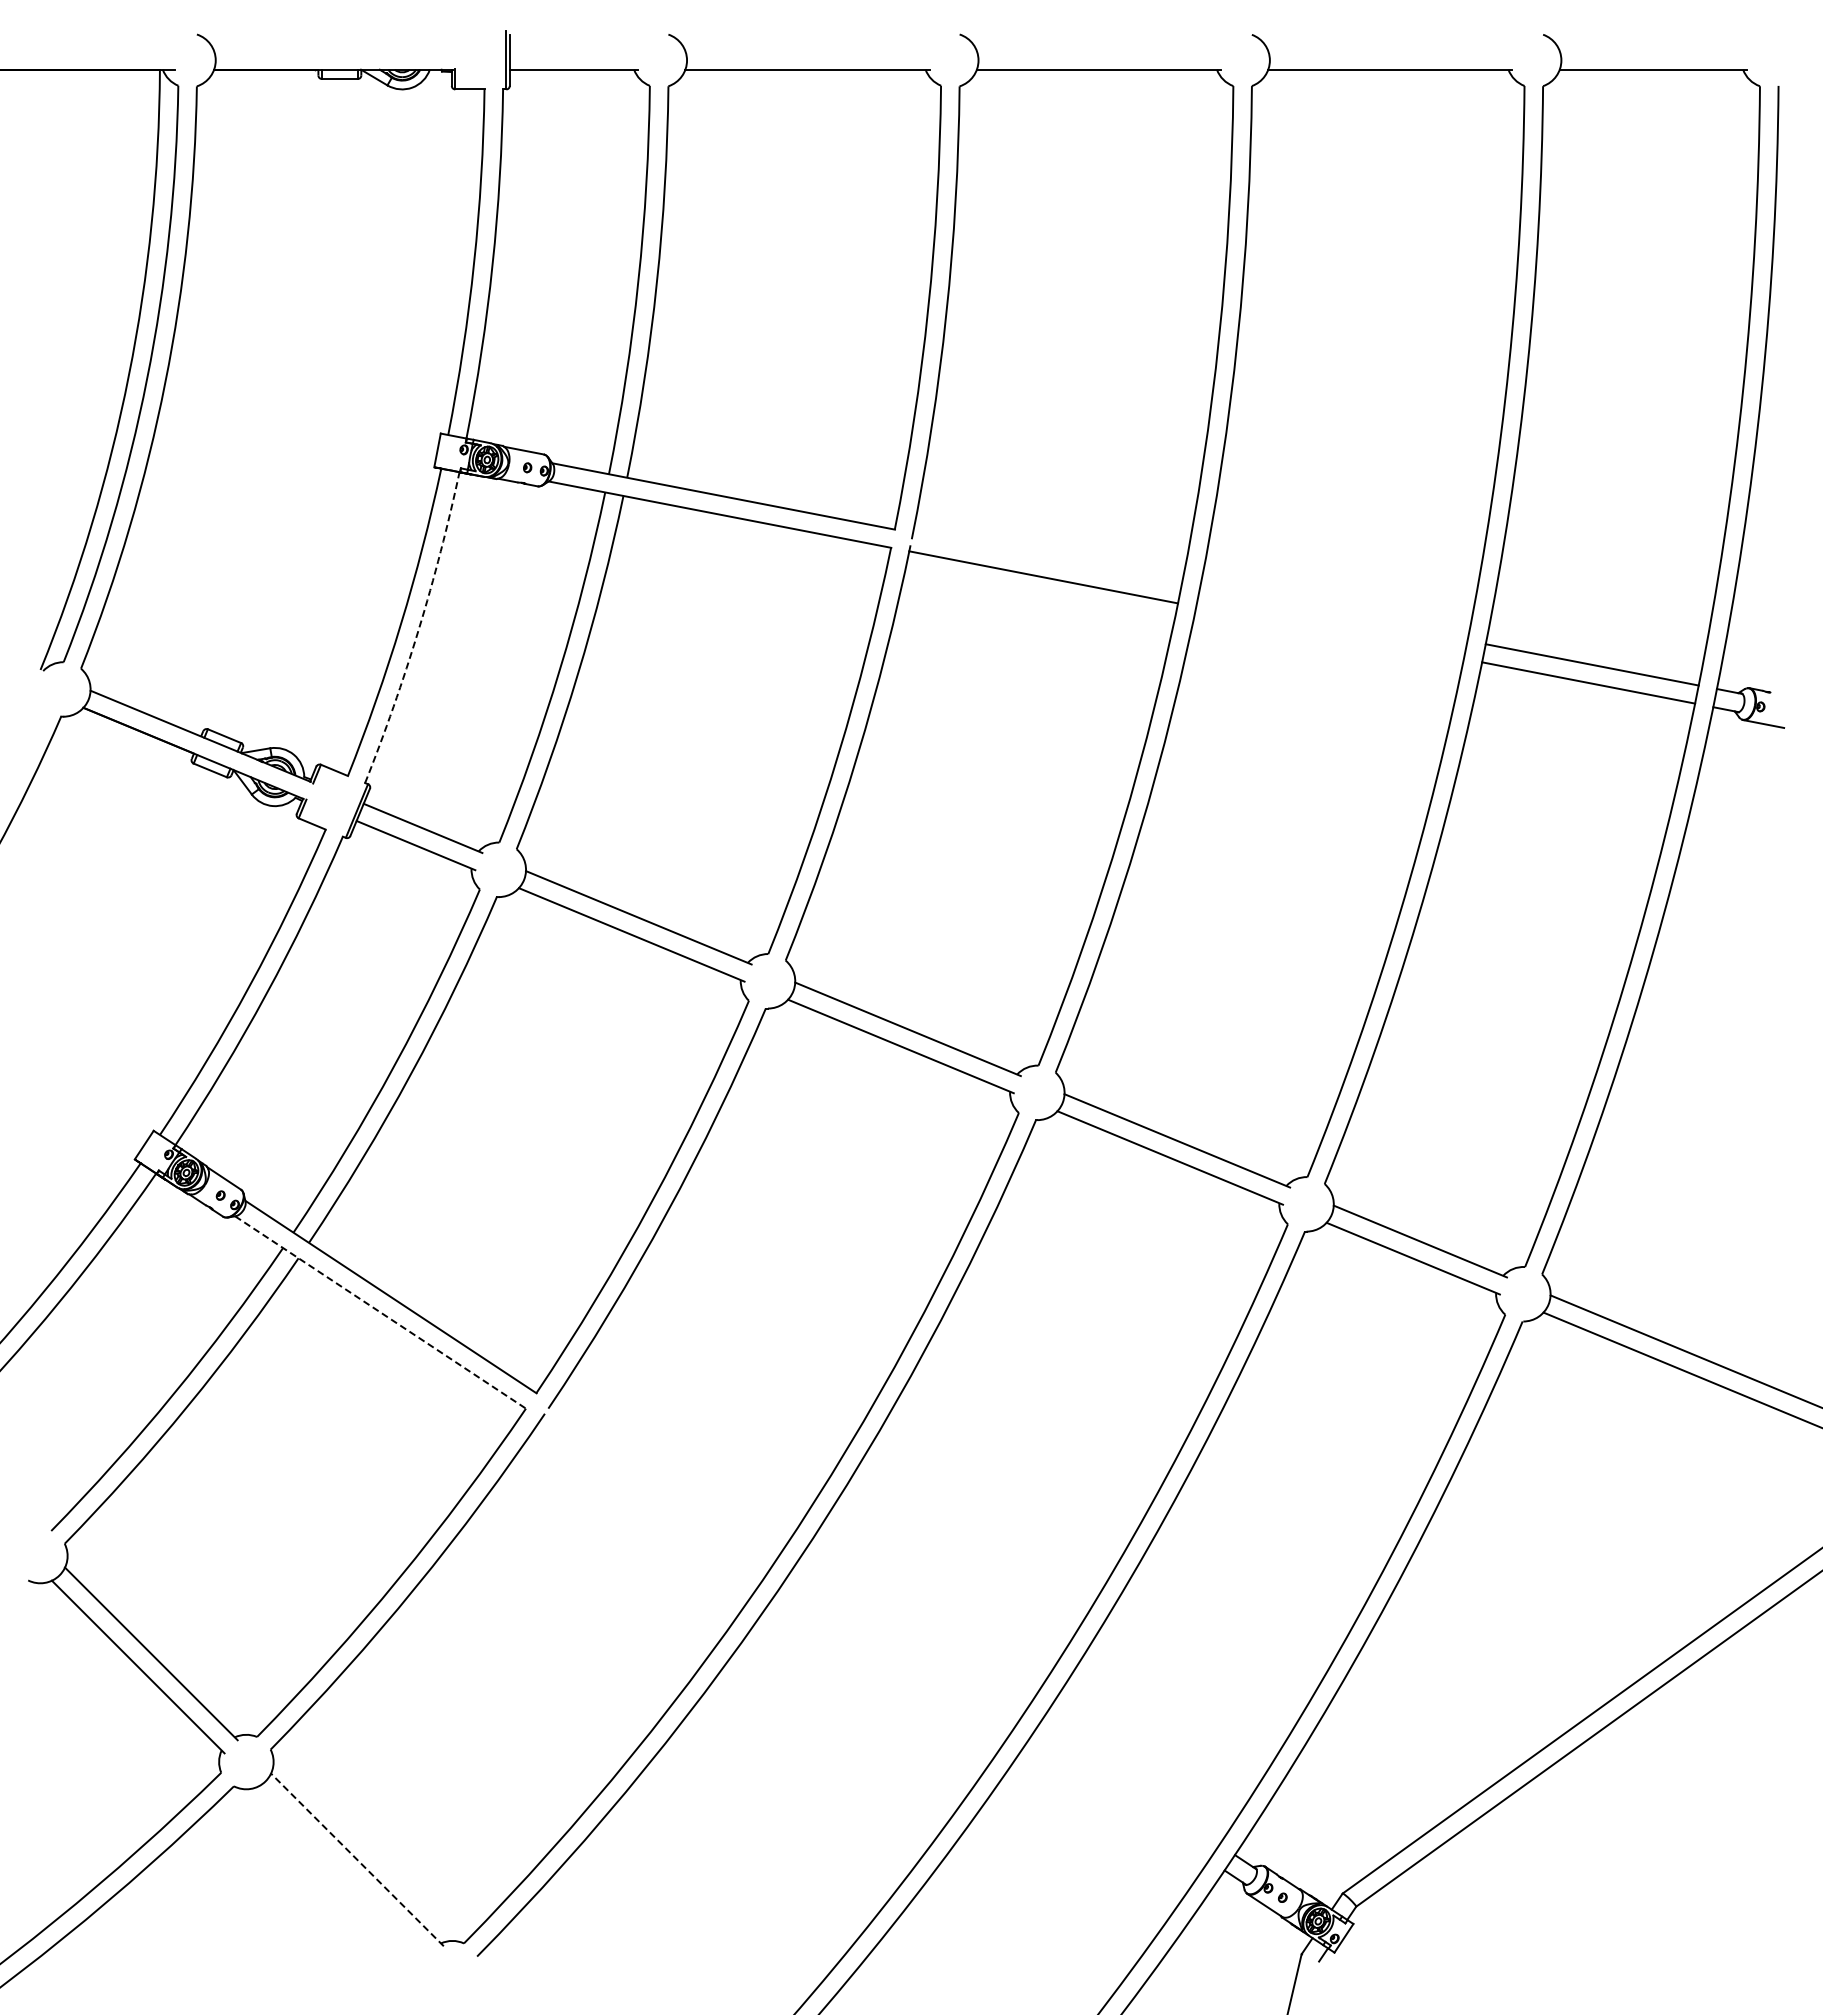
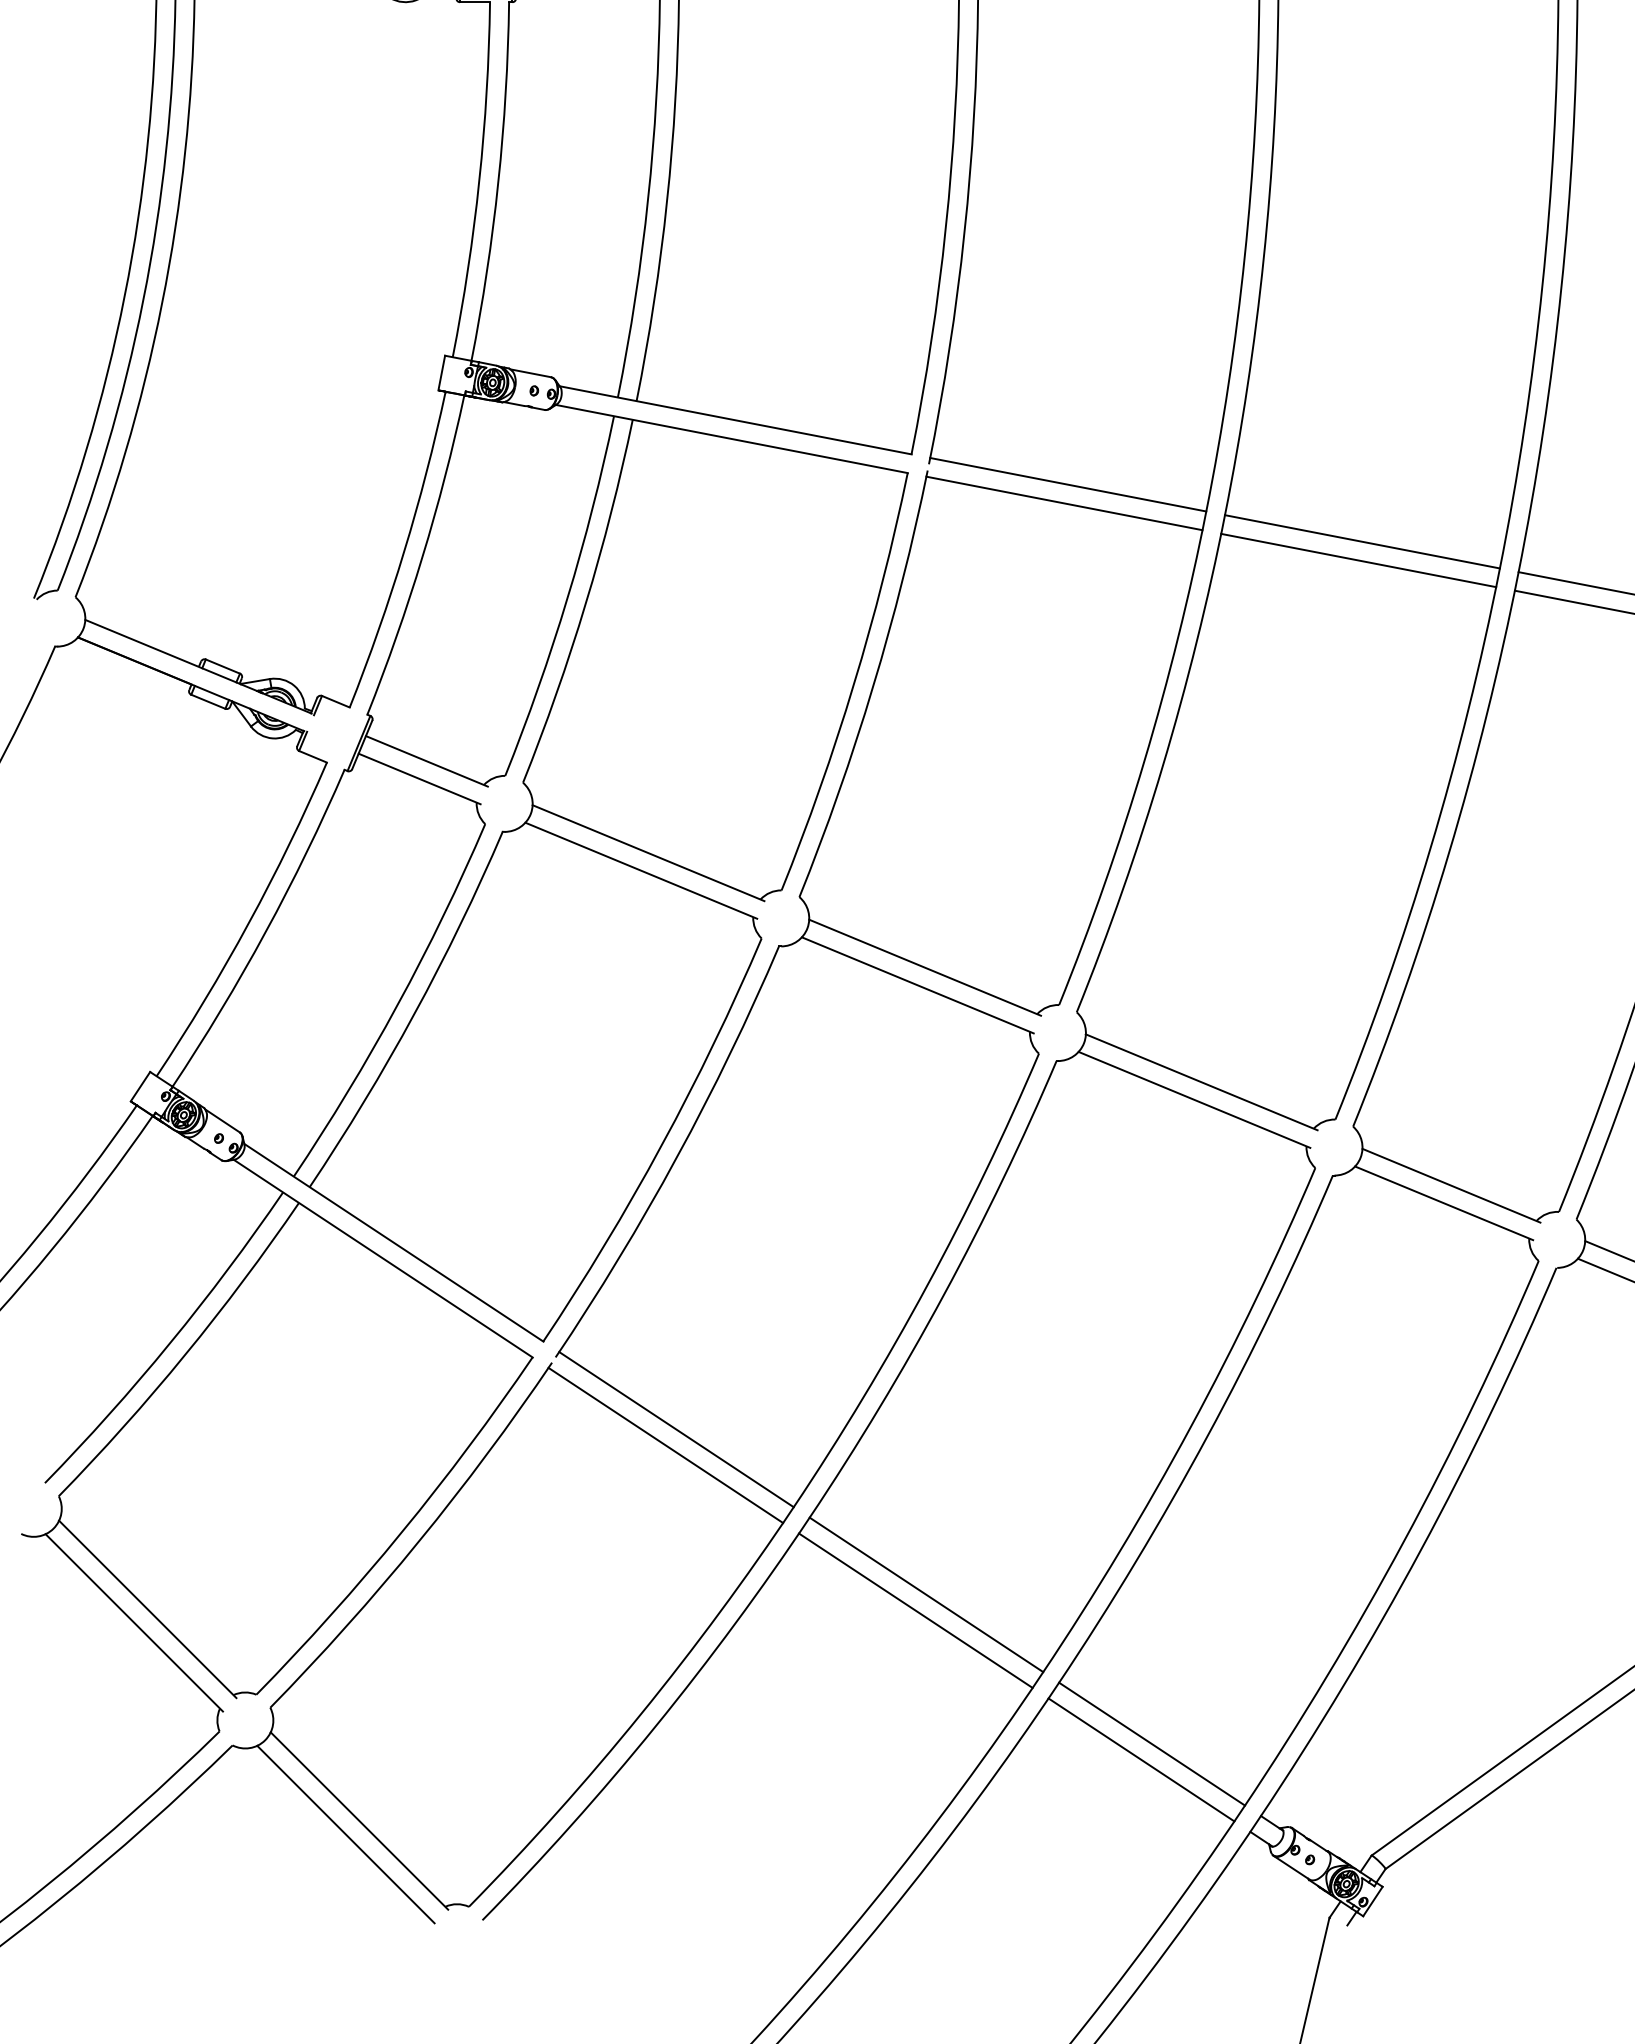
line: (1047, 559) -> (1068, 485), added
line: (1333, 614) -> (1362, 541), added
arc: (418, 629) -> (422, 557), dashed -> solid
line: (1329, 632) -> (1358, 560), added
line: (381, 1312) -> (384, 1258), dashed -> solid
line: (665, 1478) -> (675, 1429), added
line: (655, 1493) -> (665, 1444), added
line: (909, 1639) -> (926, 1594), added
line: (898, 1655) -> (915, 1611), added
line: (1128, 1784) -> (1151, 1743), added
line: (1118, 1800) -> (1141, 1759), added
line: (357, 1859) -> (359, 1820), dashed -> solid
line: (343, 1872) -> (345, 1833), added

